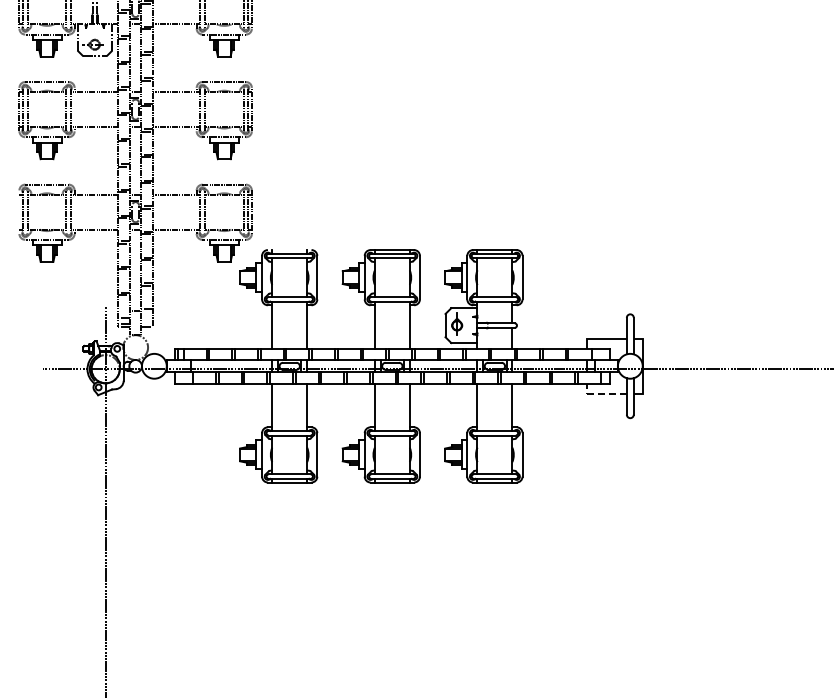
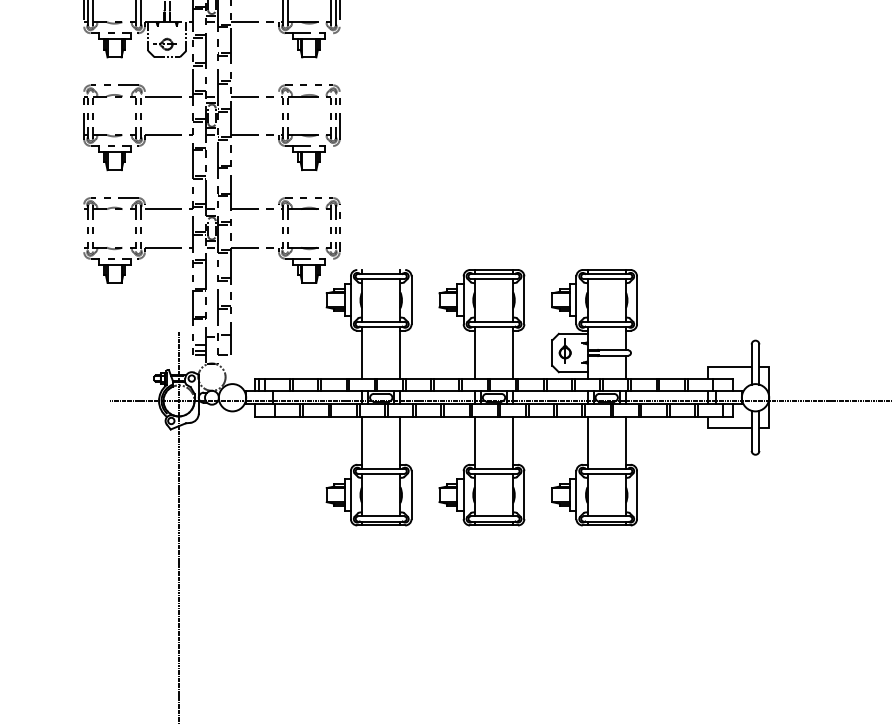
line: (601, 393) -> (723, 427), dashed -> solid

